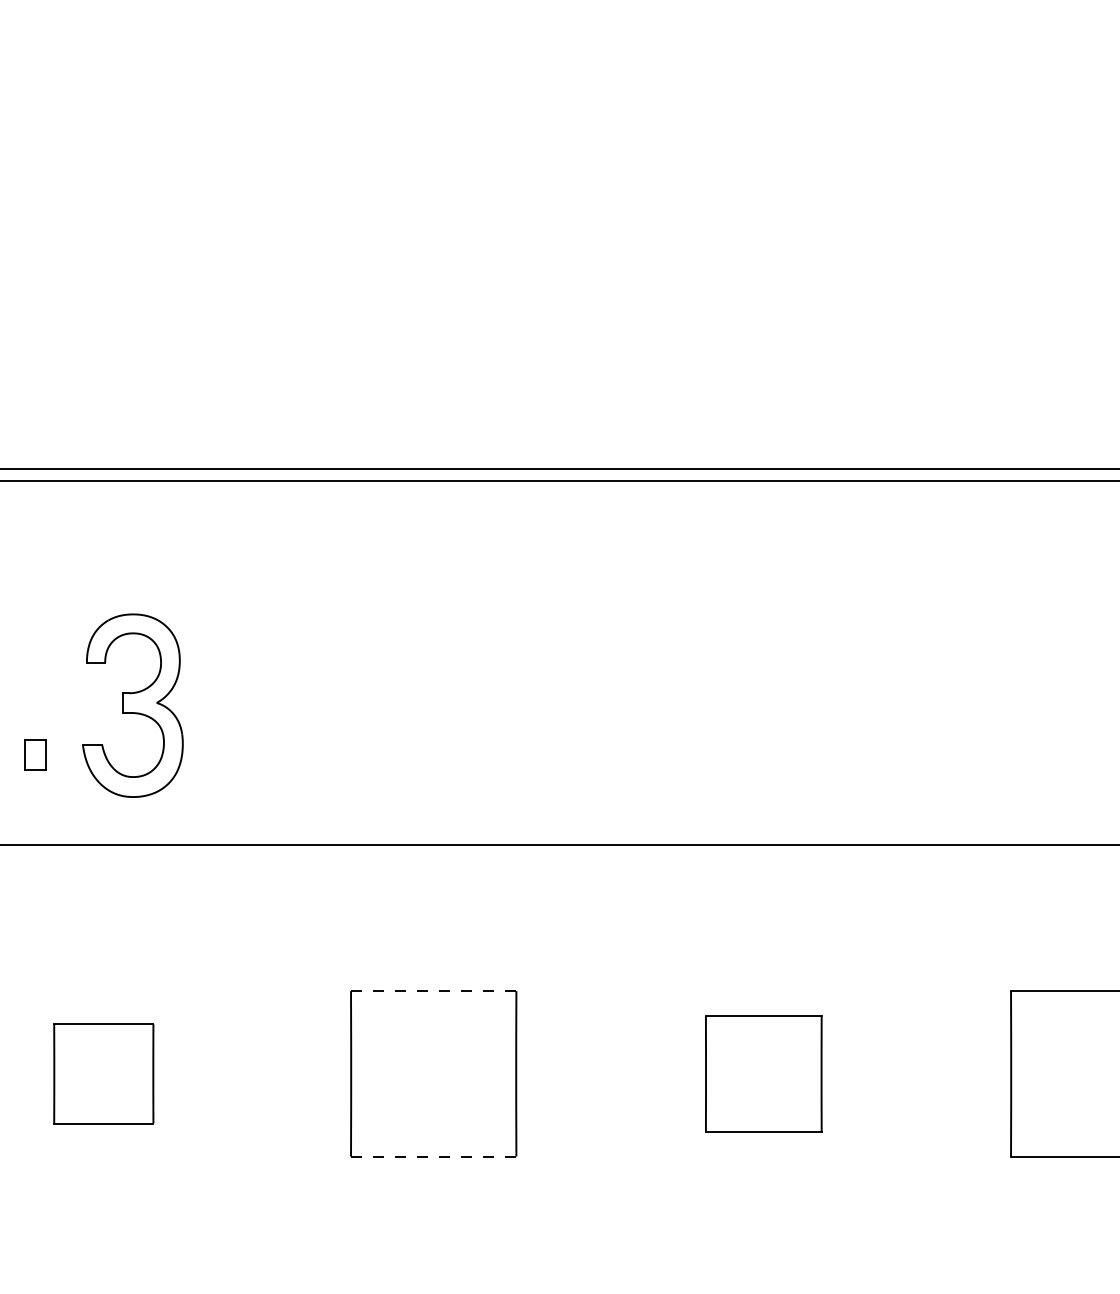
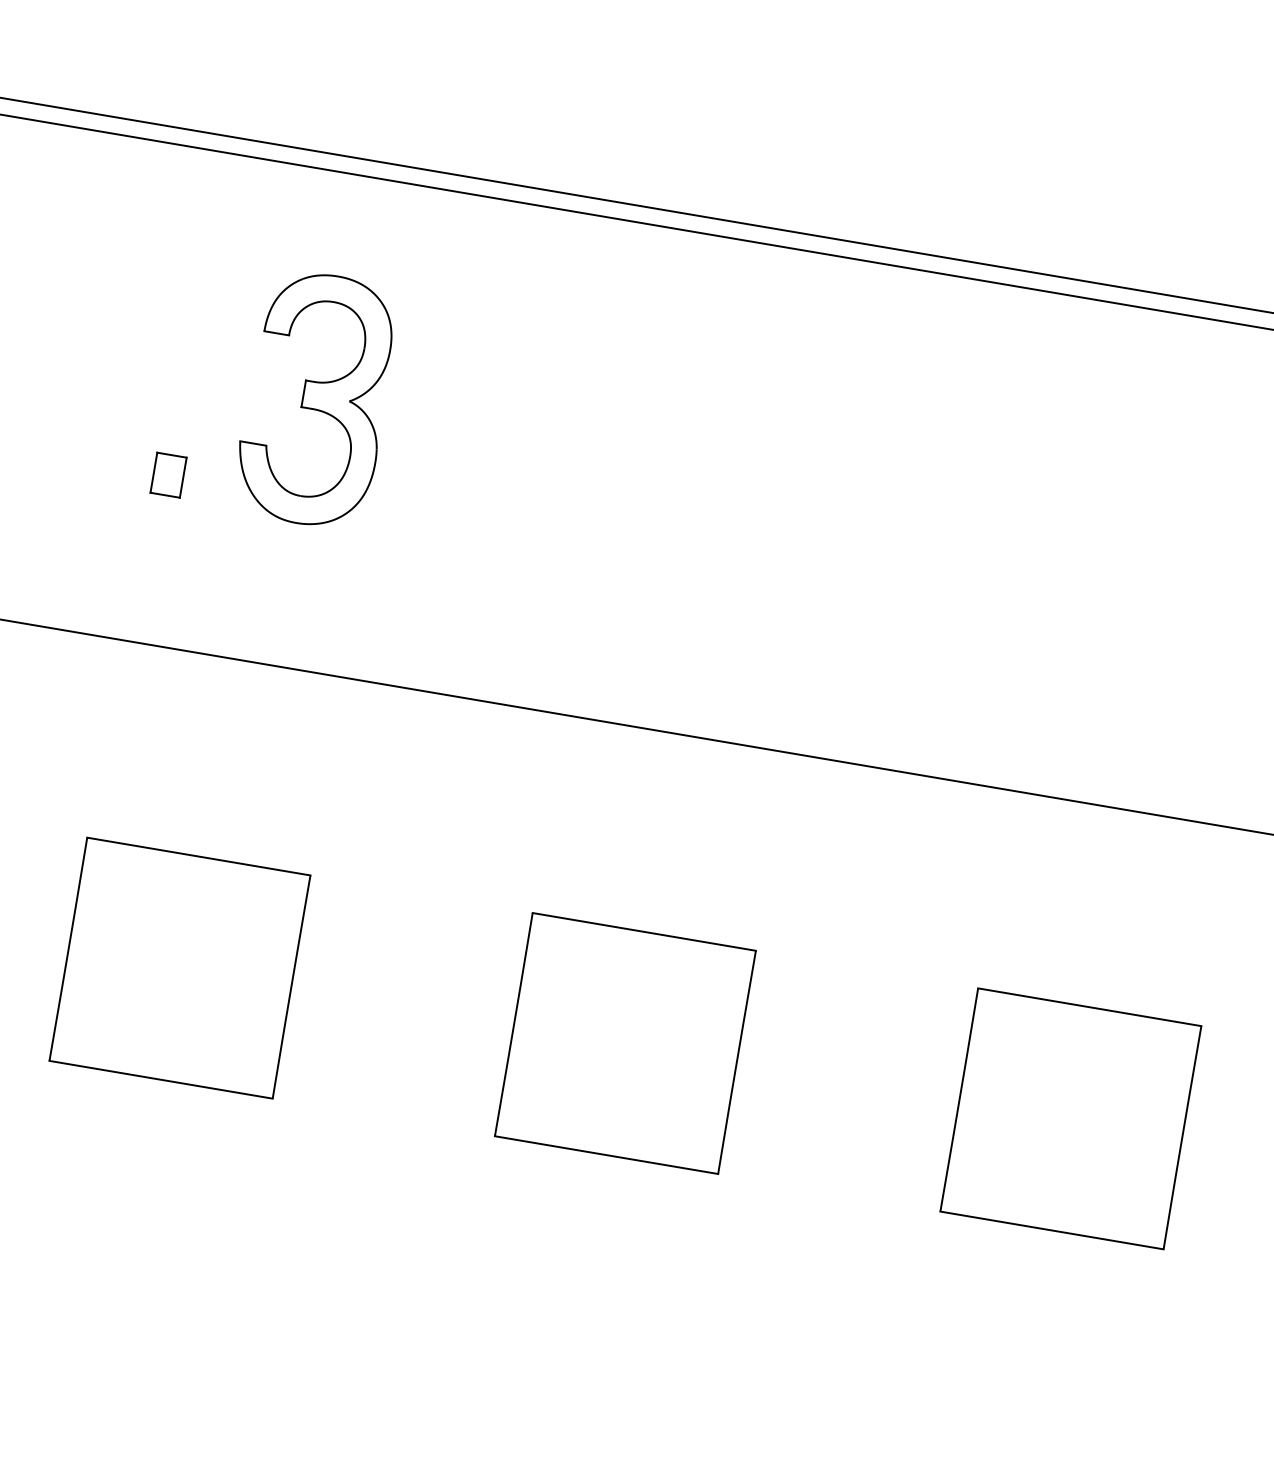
part: (132, 705) -> (316, 399), moved
part: (35, 754) -> (168, 474), moved
line: (433, 991) -> (643, 932), dashed -> solid
part: (103, 1073) -> (179, 967), size x1.67
part: (763, 1073) -> (1070, 1118), size x1.43
line: (433, 1156) -> (606, 1155), dashed -> solid

